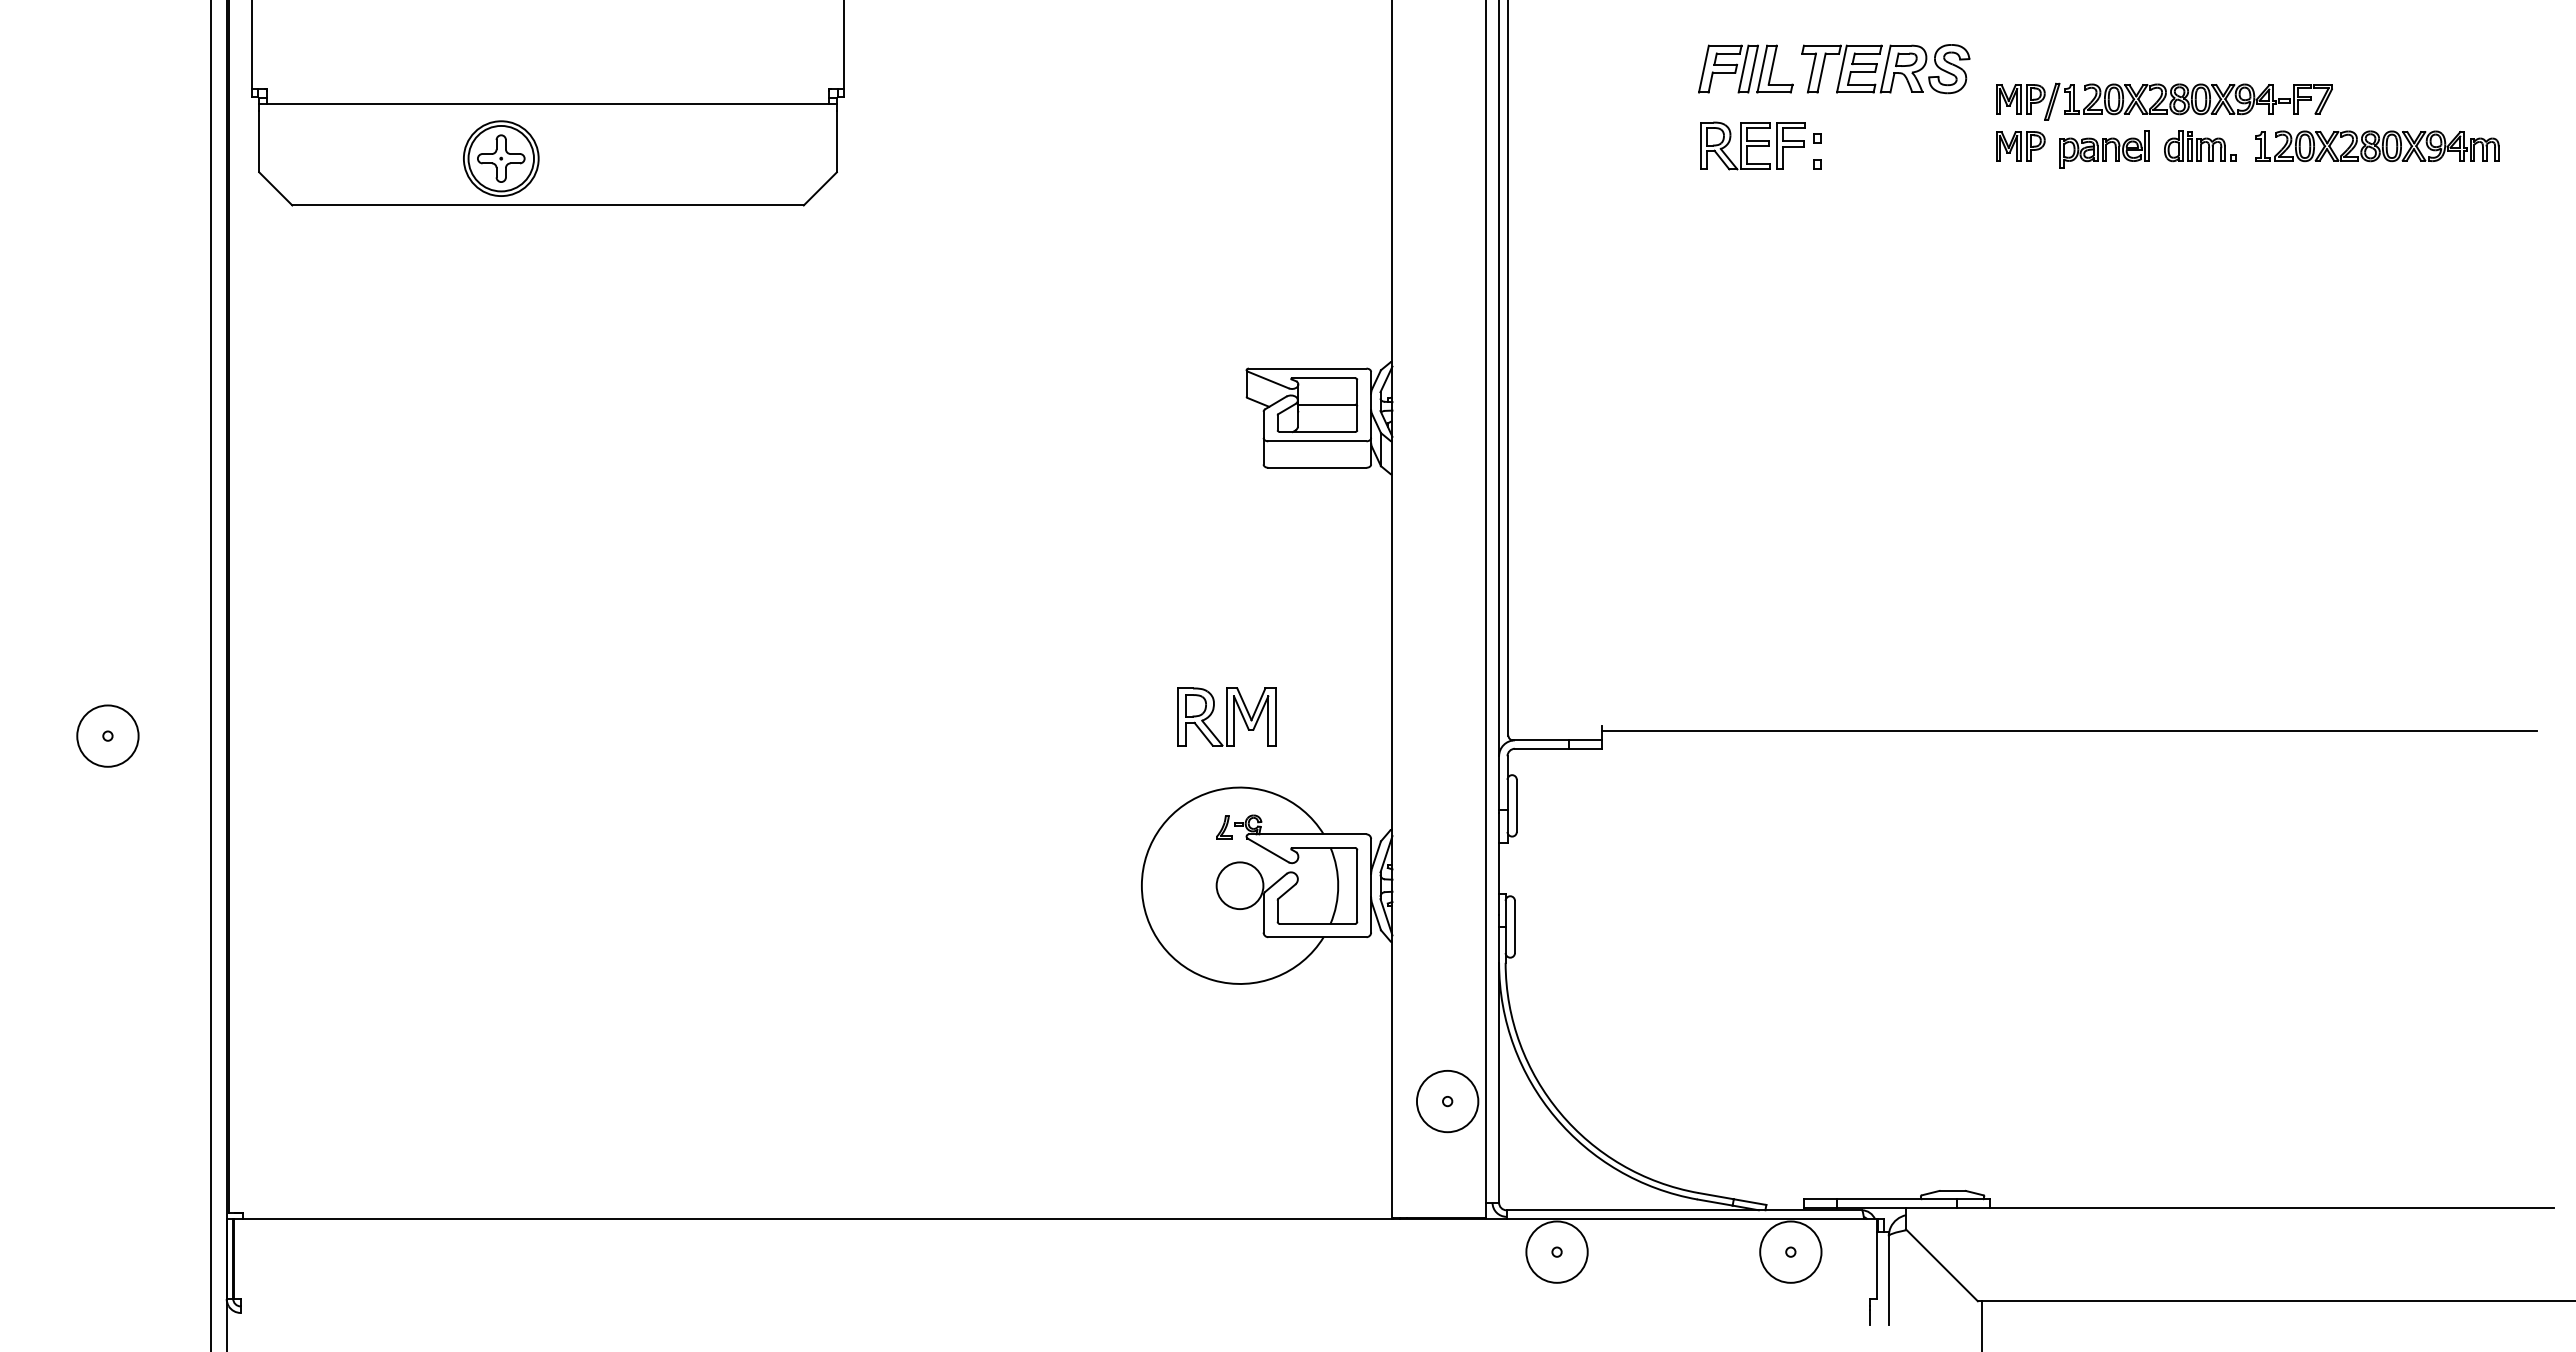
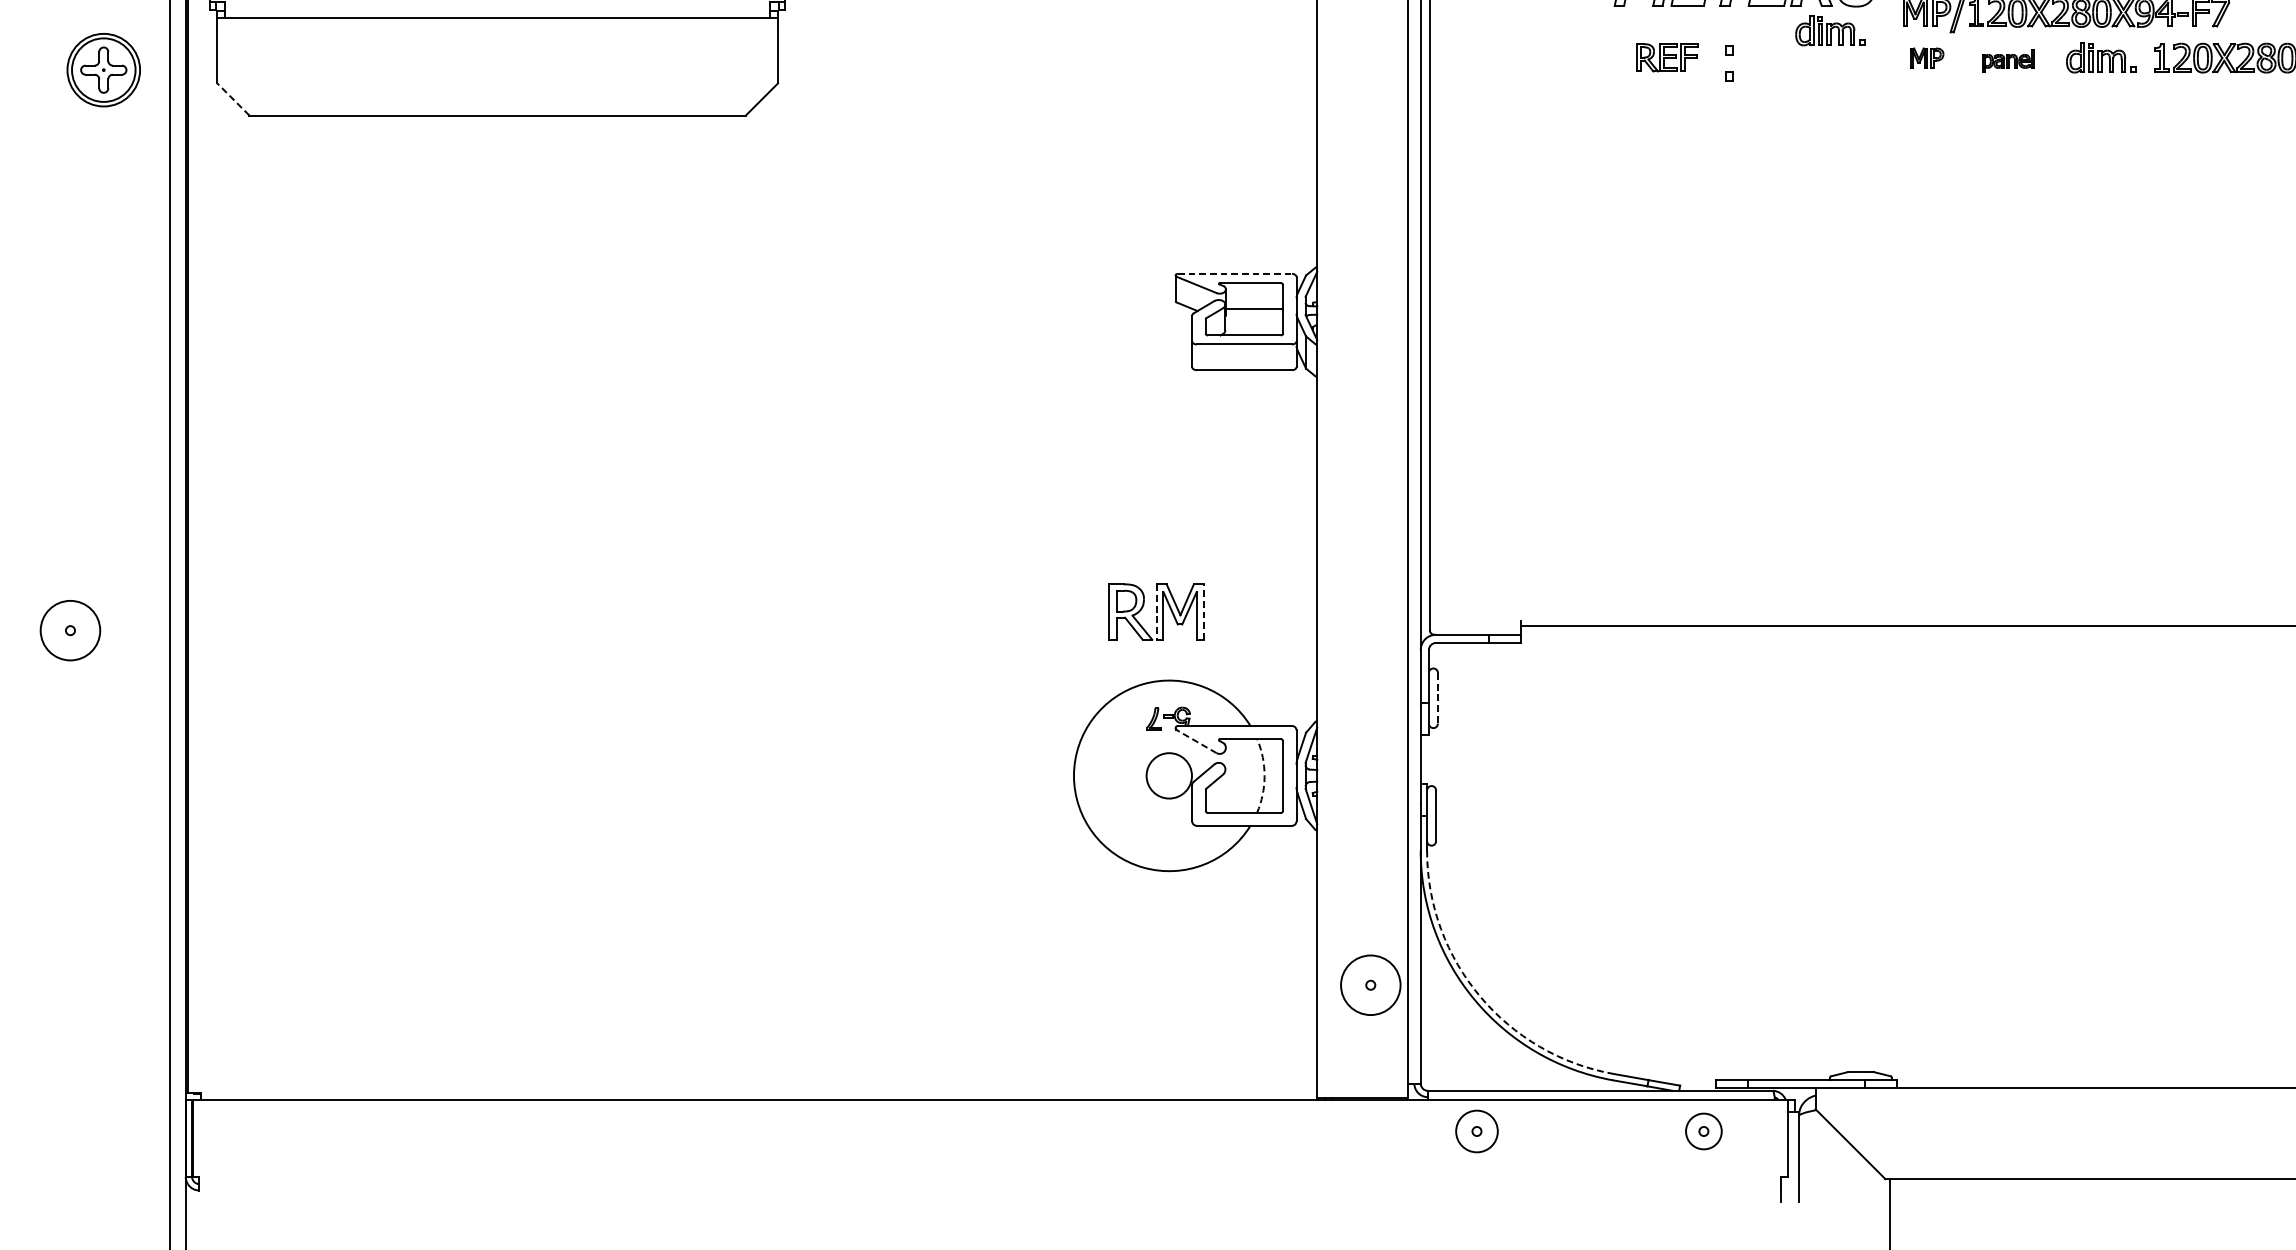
part: (1921, 118) -> (1830, 31), added
part: (1752, 145) -> (1666, 57), size x0.6
part: (2020, 146) -> (1926, 58), size x0.7
part: (2104, 149) -> (2008, 61), size x0.6
part: (501, 158) -> (104, 69), moved
line: (275, 188) -> (233, 99), solid -> dashed
line: (1307, 368) -> (1234, 273), solid -> dashed
line: (1226, 716) -> (1156, 611), solid -> dashed
line: (1275, 716) -> (1203, 611), solid -> dashed
line: (1516, 806) -> (1437, 698), solid -> dashed
line: (1268, 850) -> (1196, 741), solid -> dashed
arc: (1338, 886) -> (1264, 776), solid -> dashed
arc: (1560, 1113) -> (1480, 996), solid -> dashed
circle: (1556, 1251) -> (1476, 1130), size x0.7
circle: (1790, 1251) -> (1703, 1130), size x0.6

